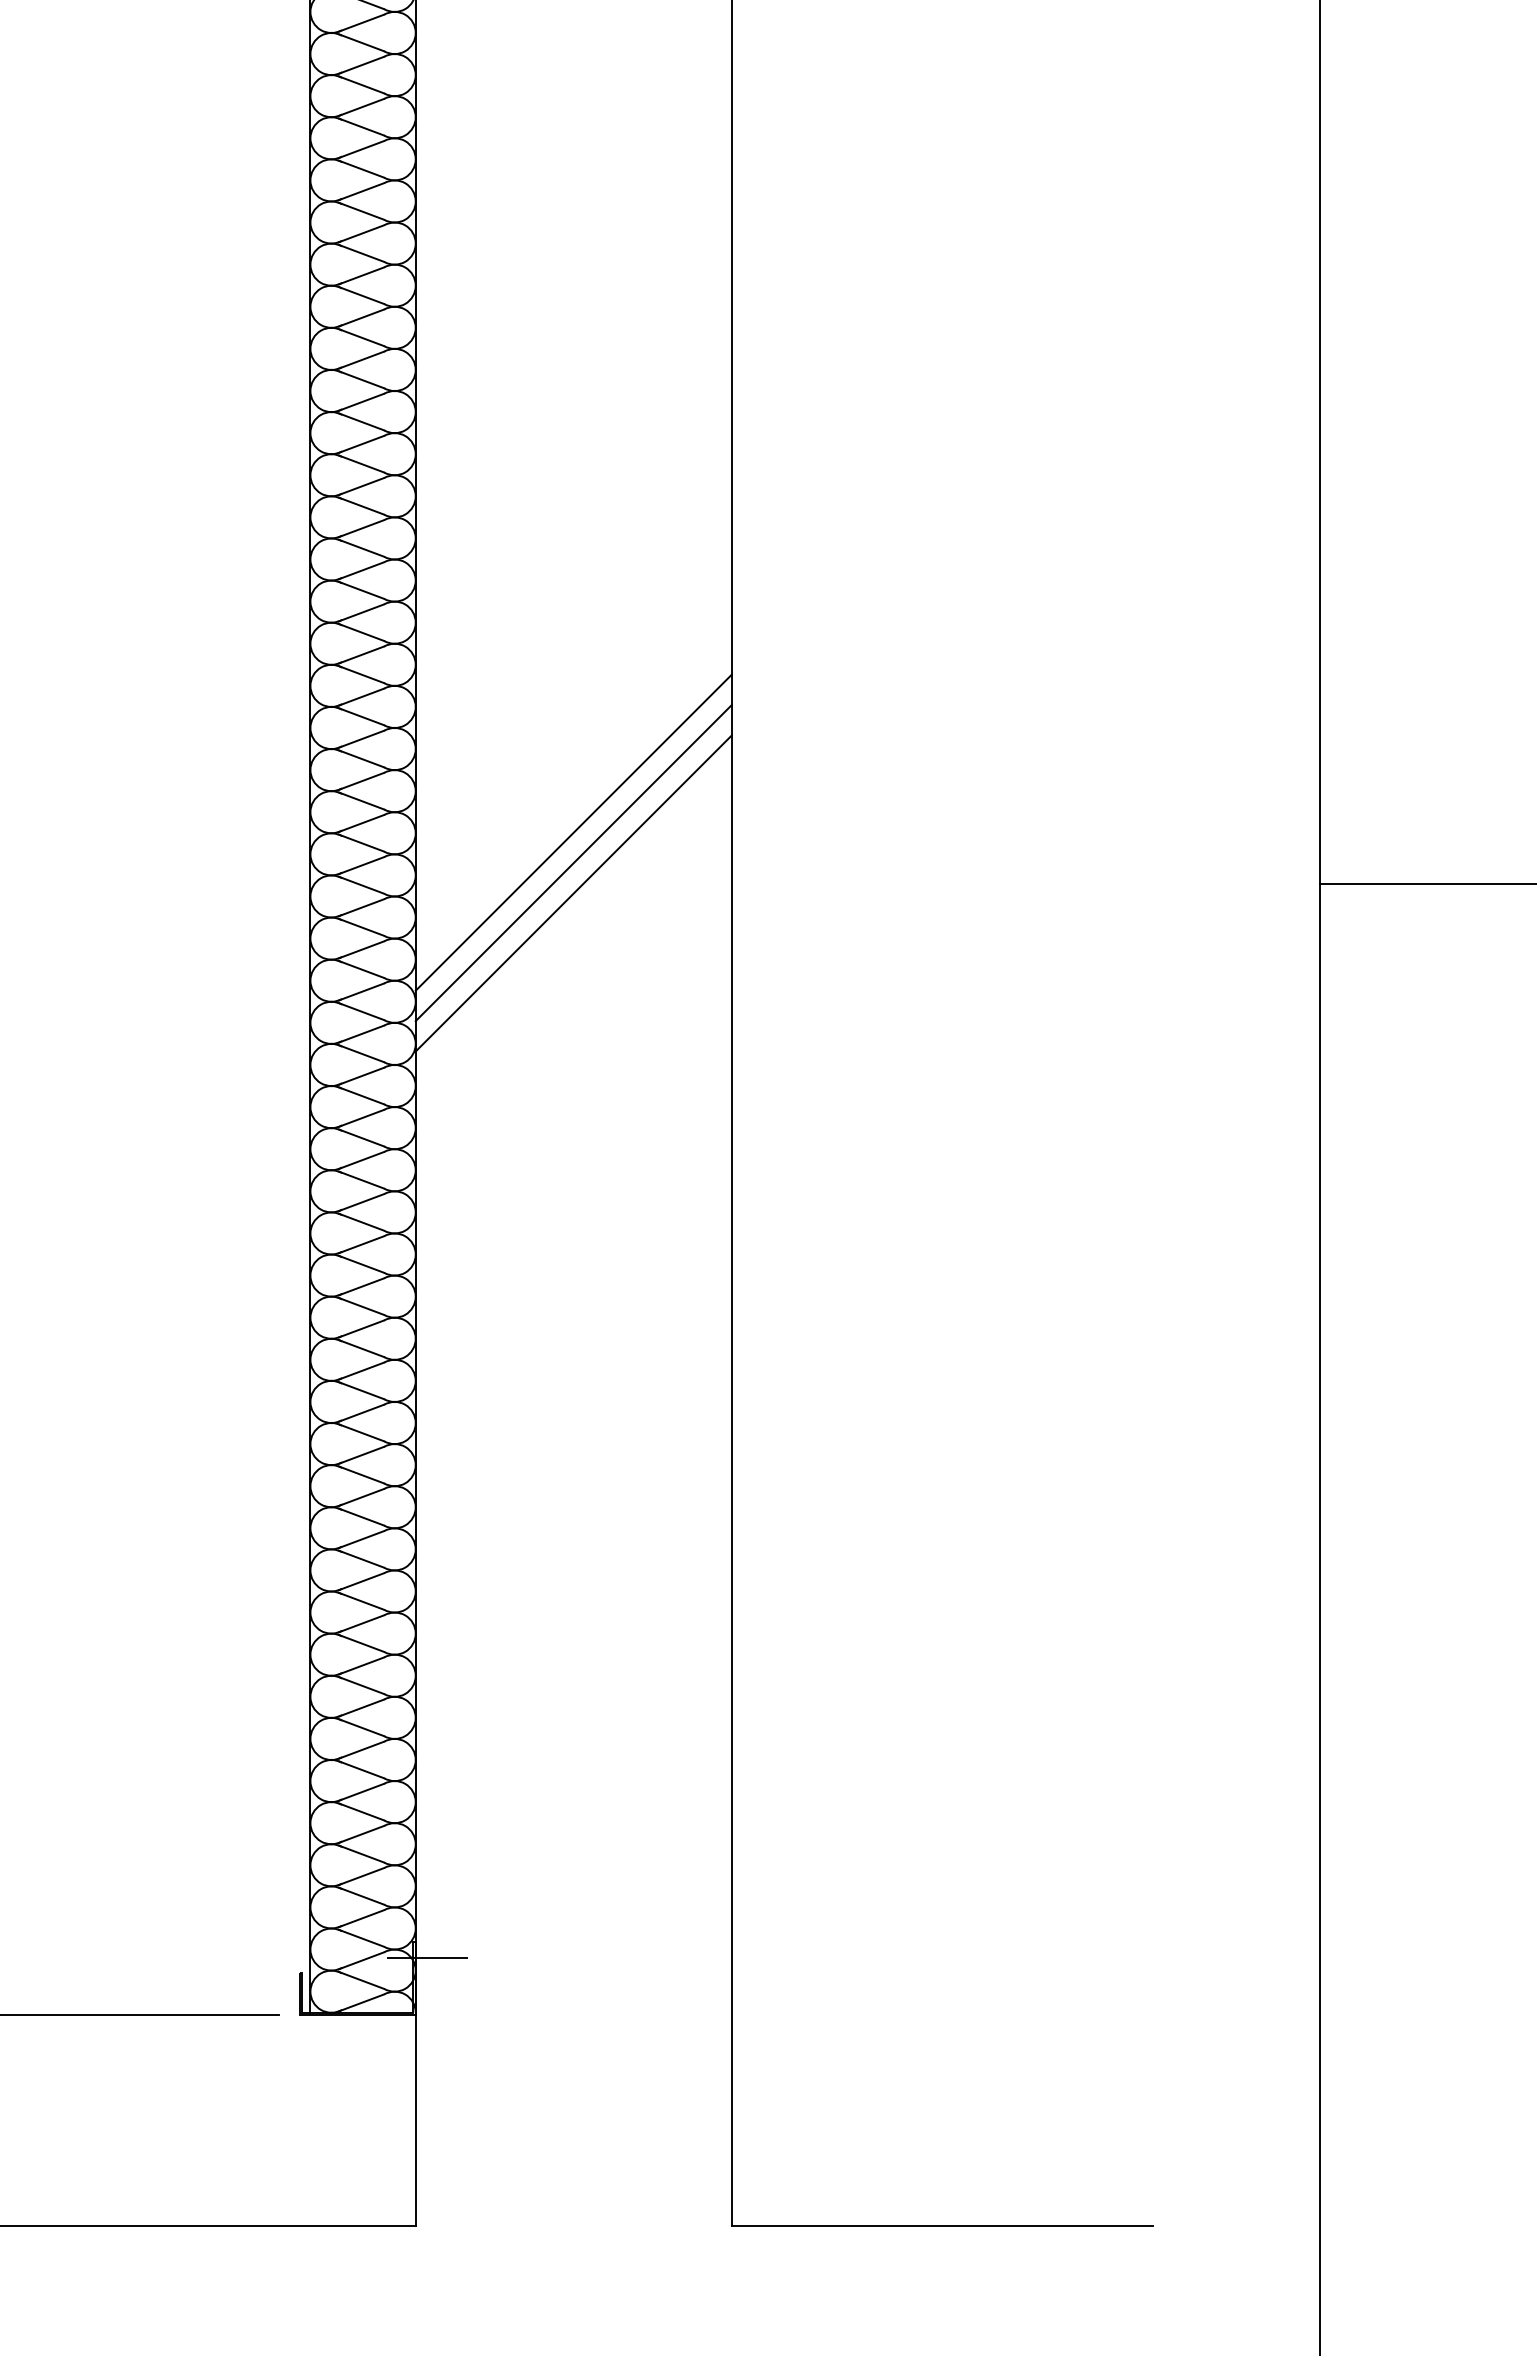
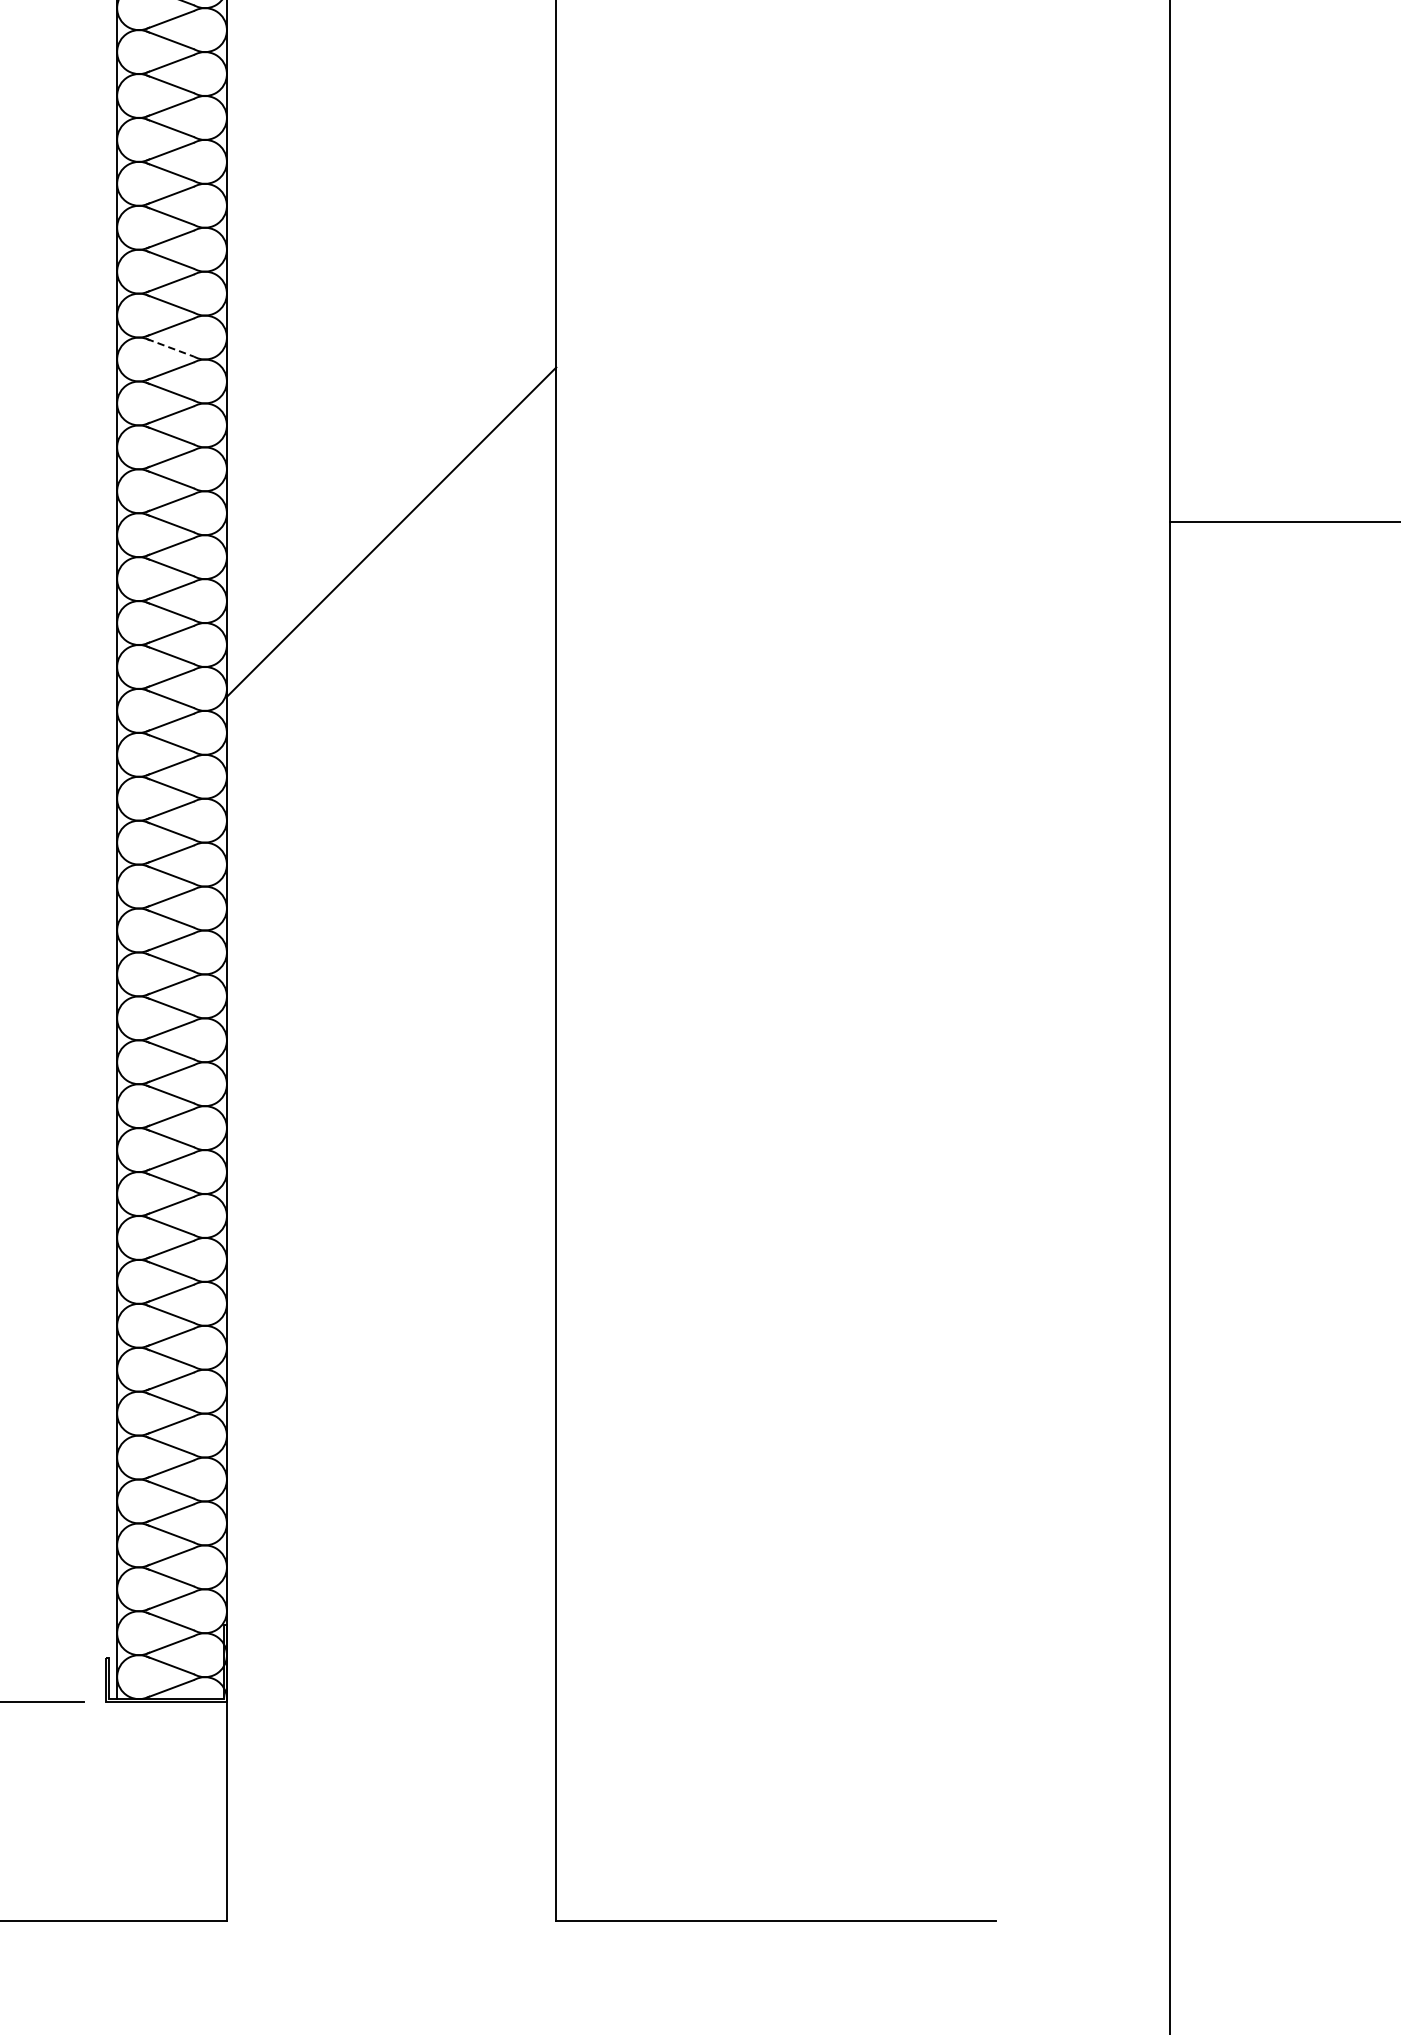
line: (361, 716) -> (170, 347), solid -> dashed
line: (573, 832) -> (391, 468), removed
line: (573, 863) -> (391, 500), removed
line: (427, 1958) -> (239, 1642), removed

